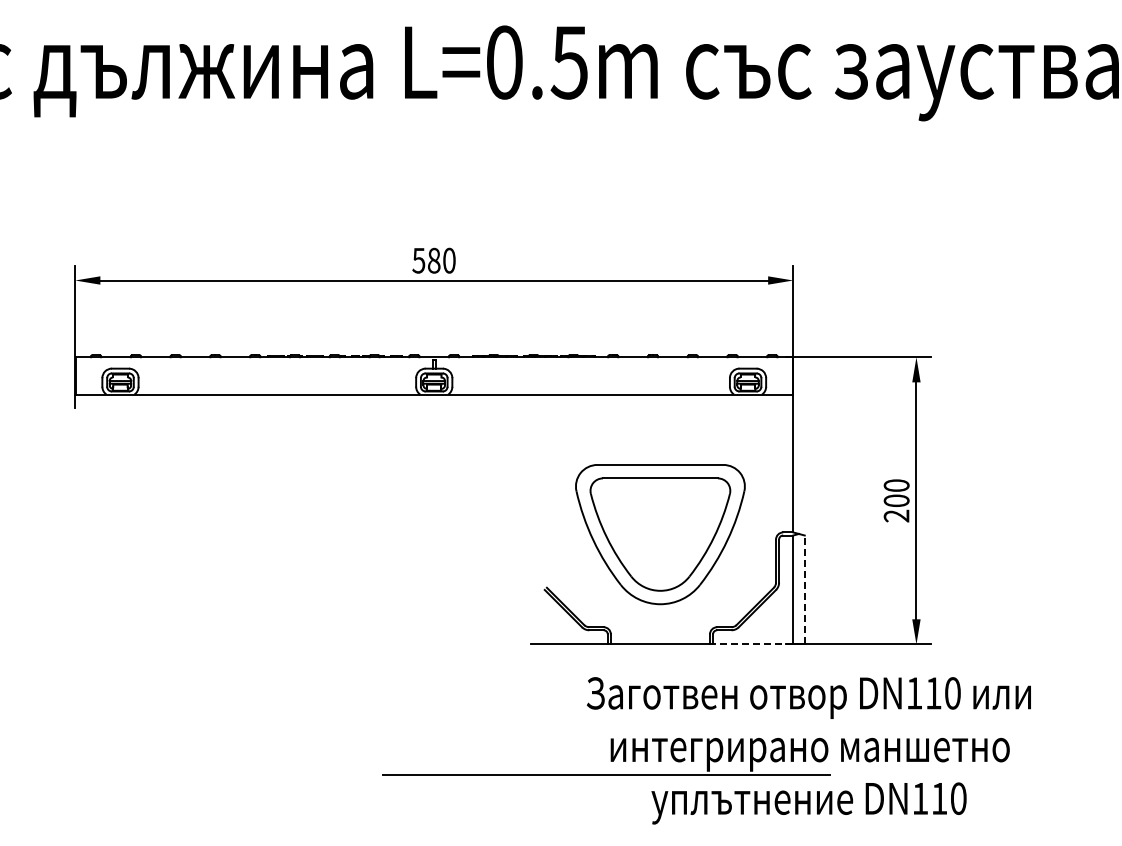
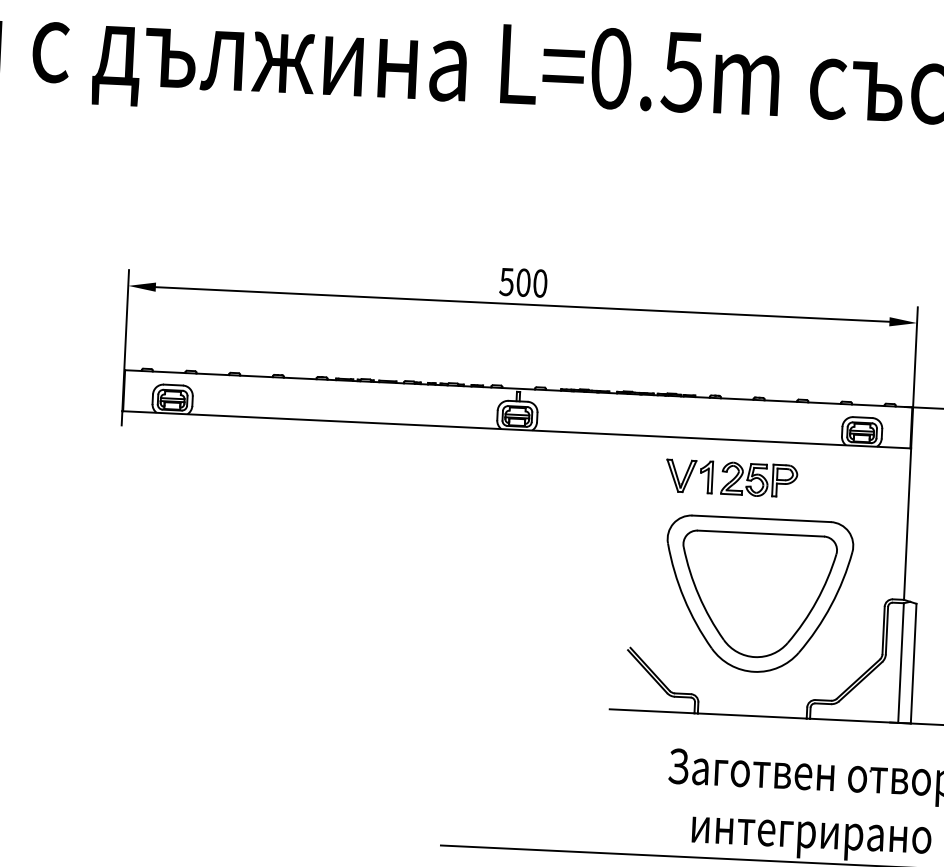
text: (434, 260) -> (523, 282), 580 -> 500
part: (631, 429) -> (731, 478), added
line: (804, 589) -> (913, 663), dashed -> solid
line: (752, 644) -> (853, 720), dashed -> solid

